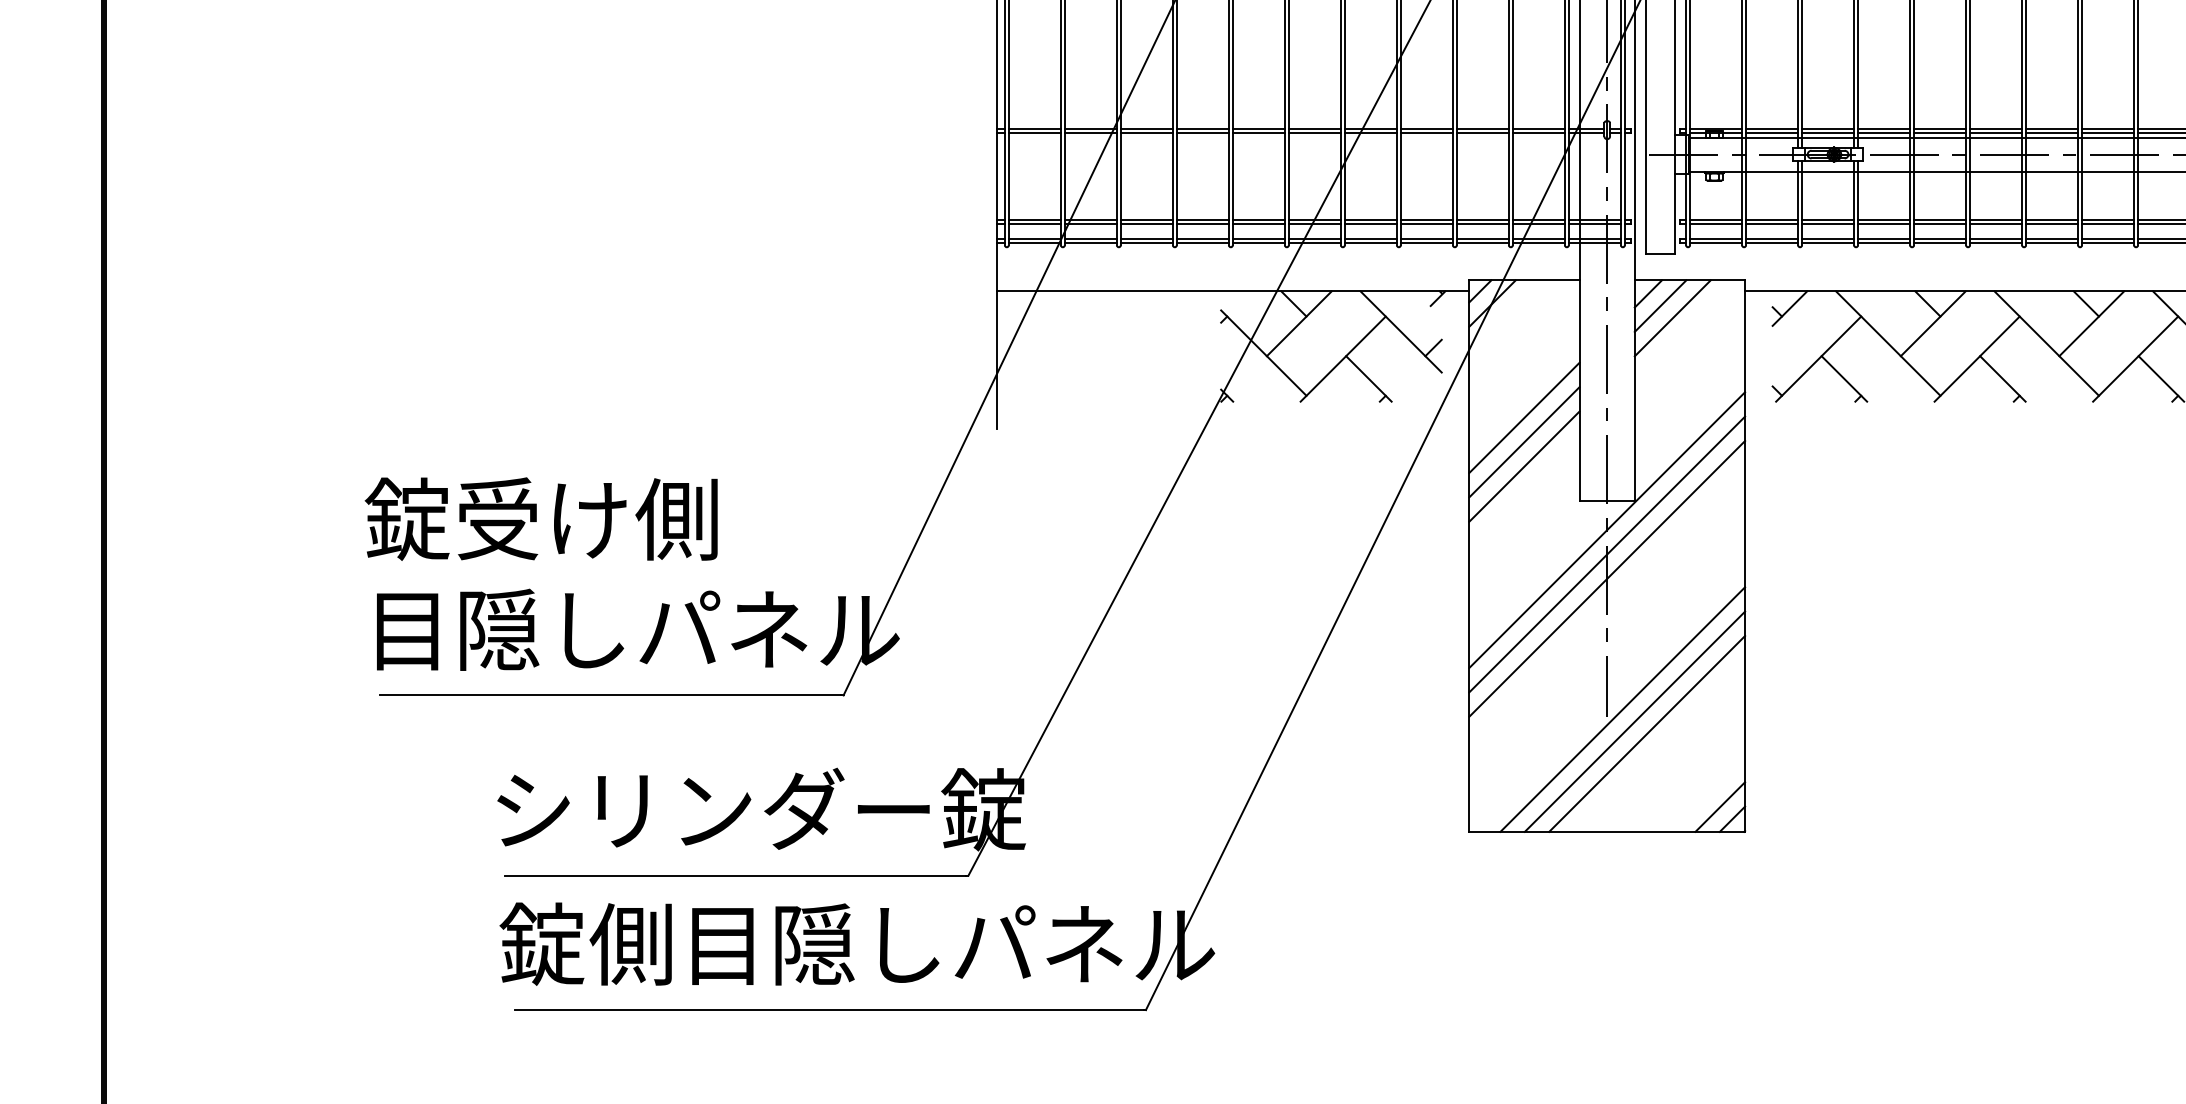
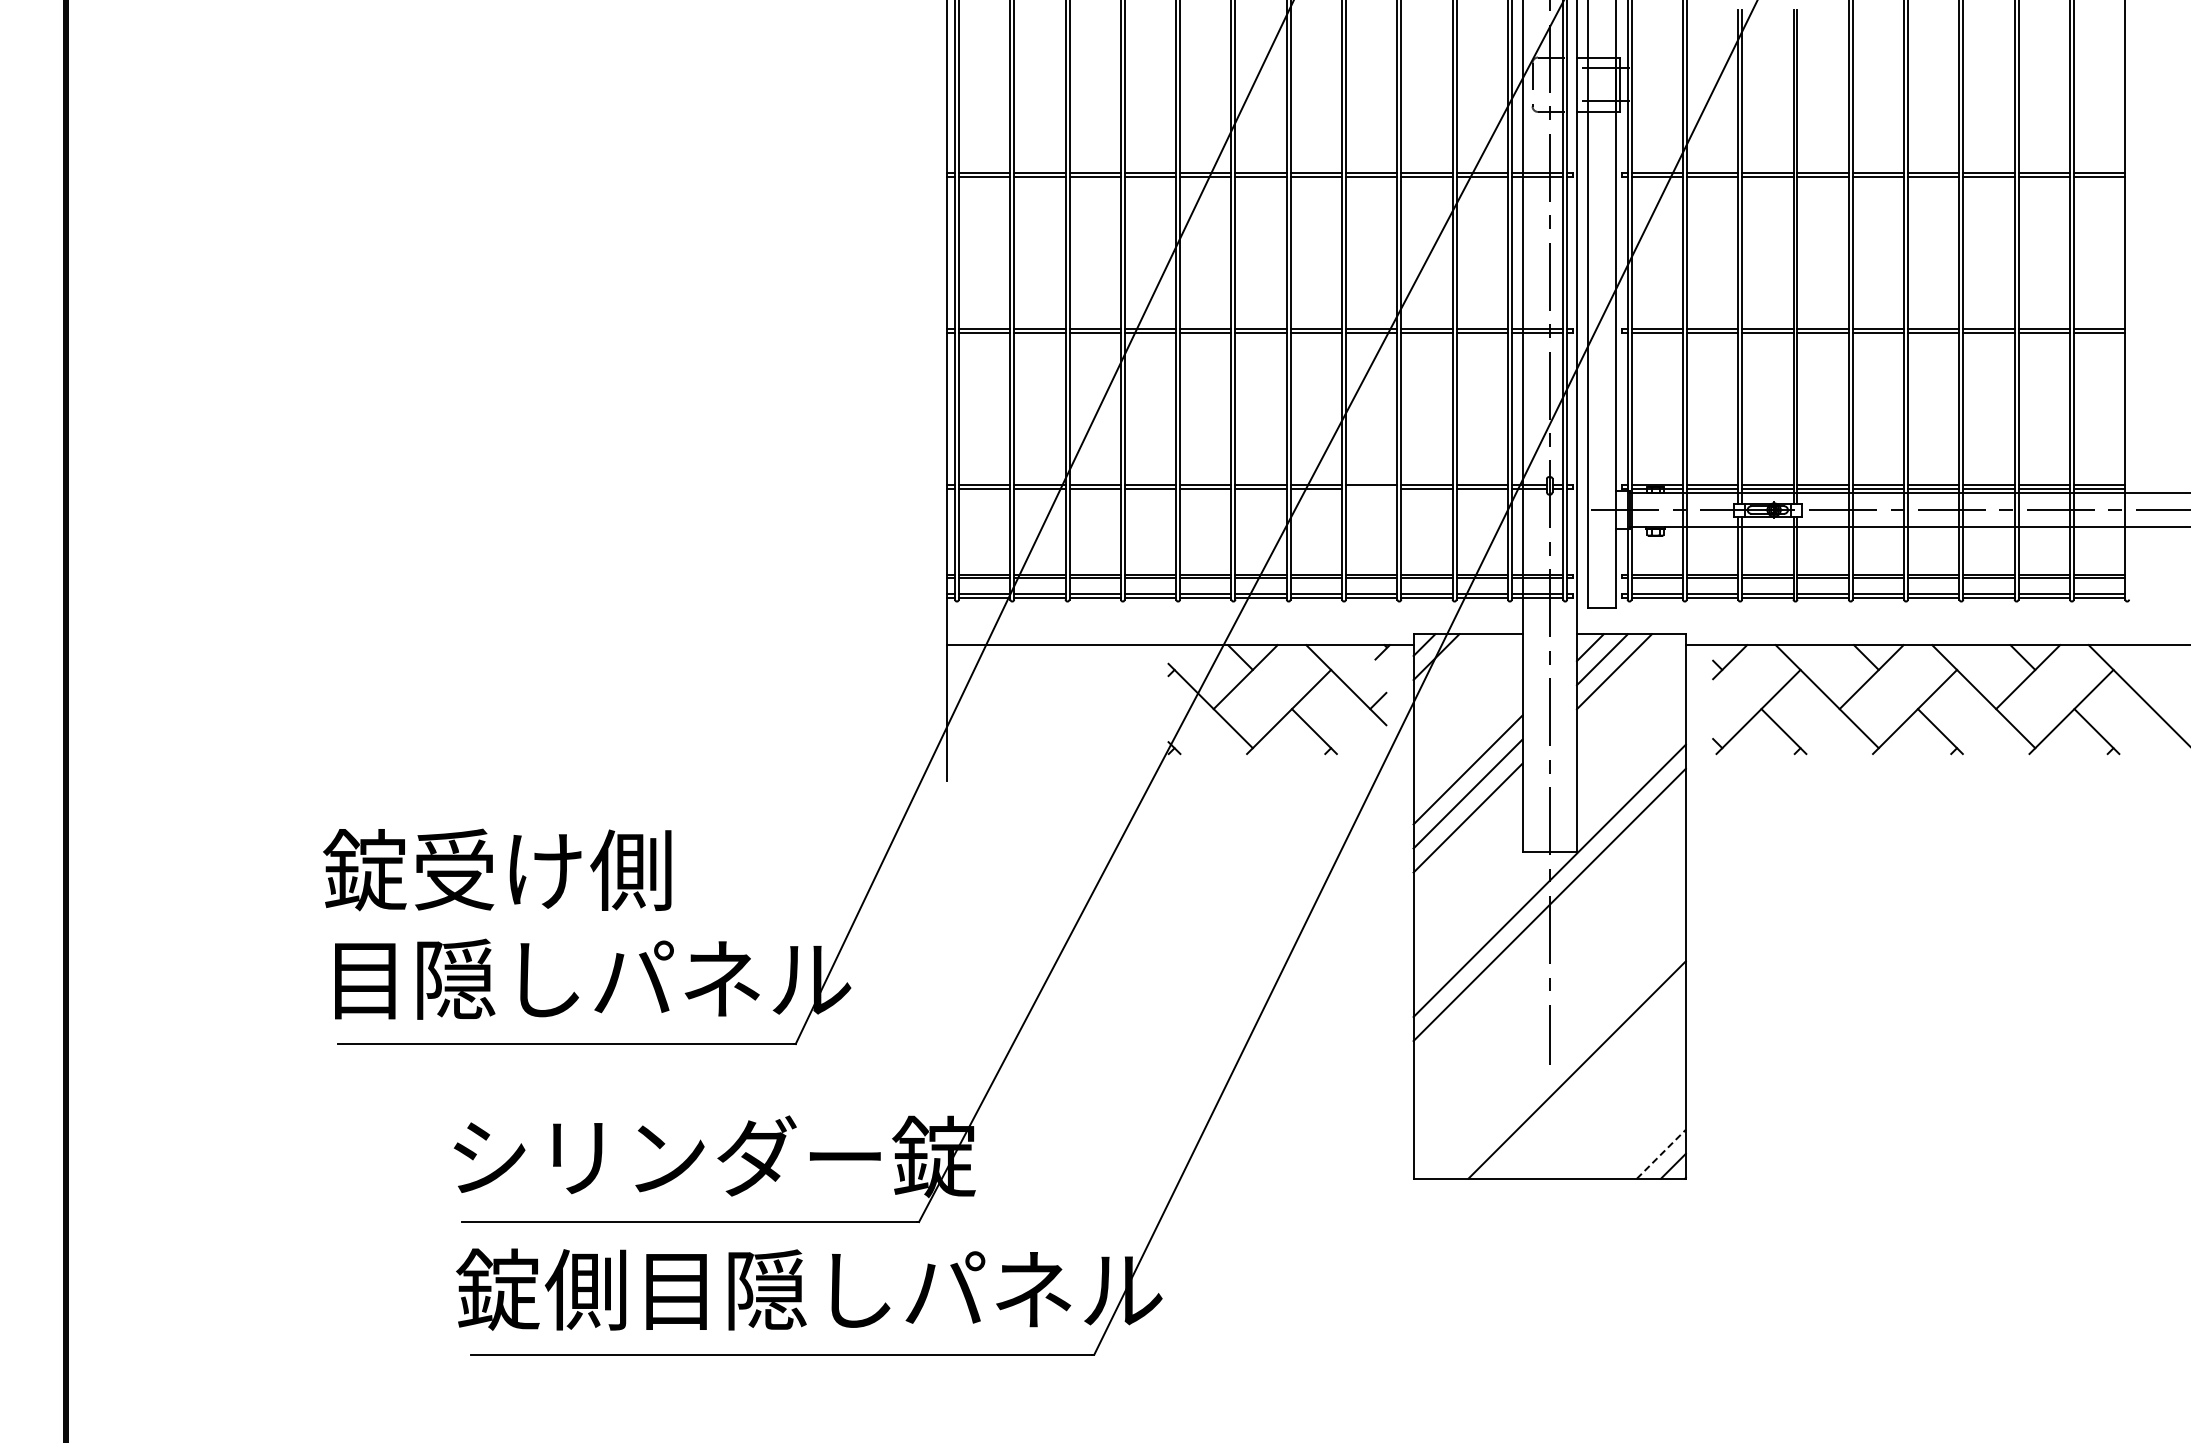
line: (1426, 133) -> (1371, 489), removed
line: (1606, 578) -> (1549, 928), removed
line: (1622, 709) -> (1564, 1057), removed
line: (1646, 733) -> (1588, 1081), removed
line: (1720, 807) -> (1661, 1154), solid -> dashed

